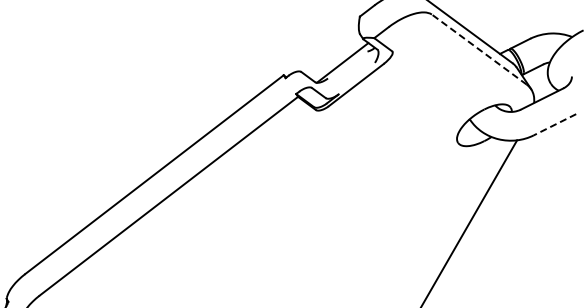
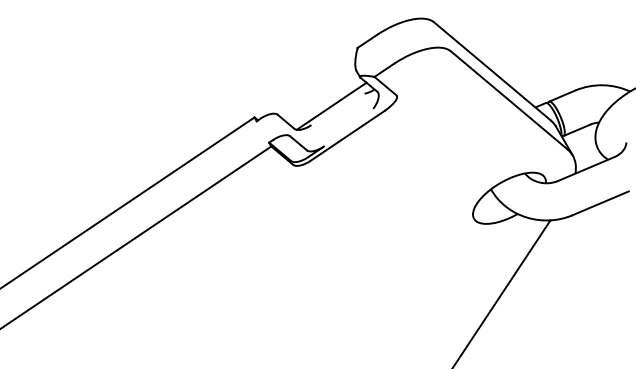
line: (479, 49) -> (509, 100), dashed -> solid
line: (555, 124) -> (601, 203), dashed -> solid

